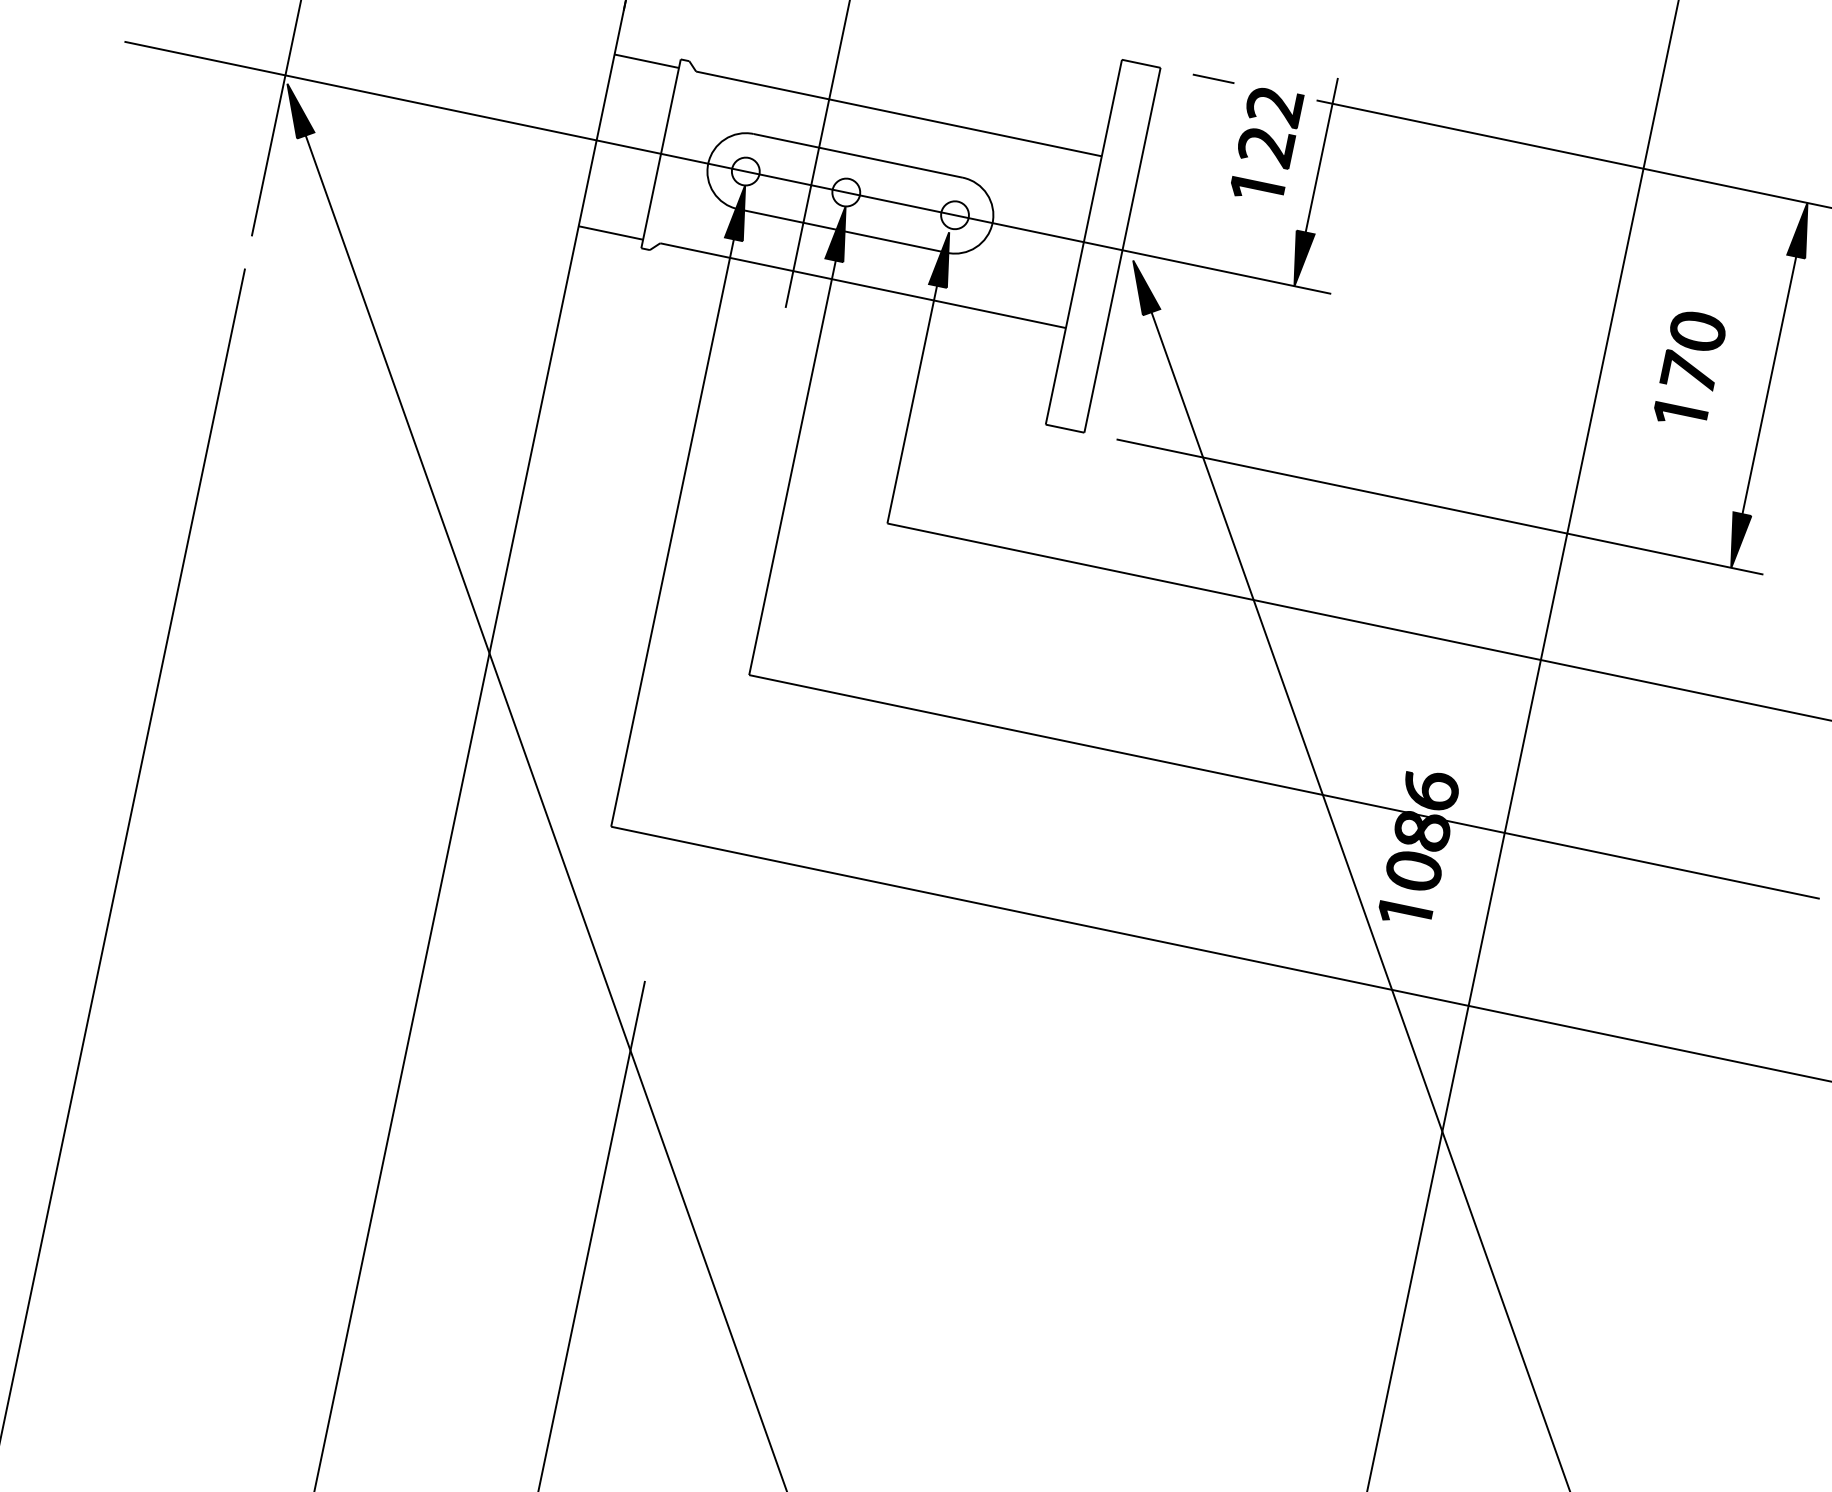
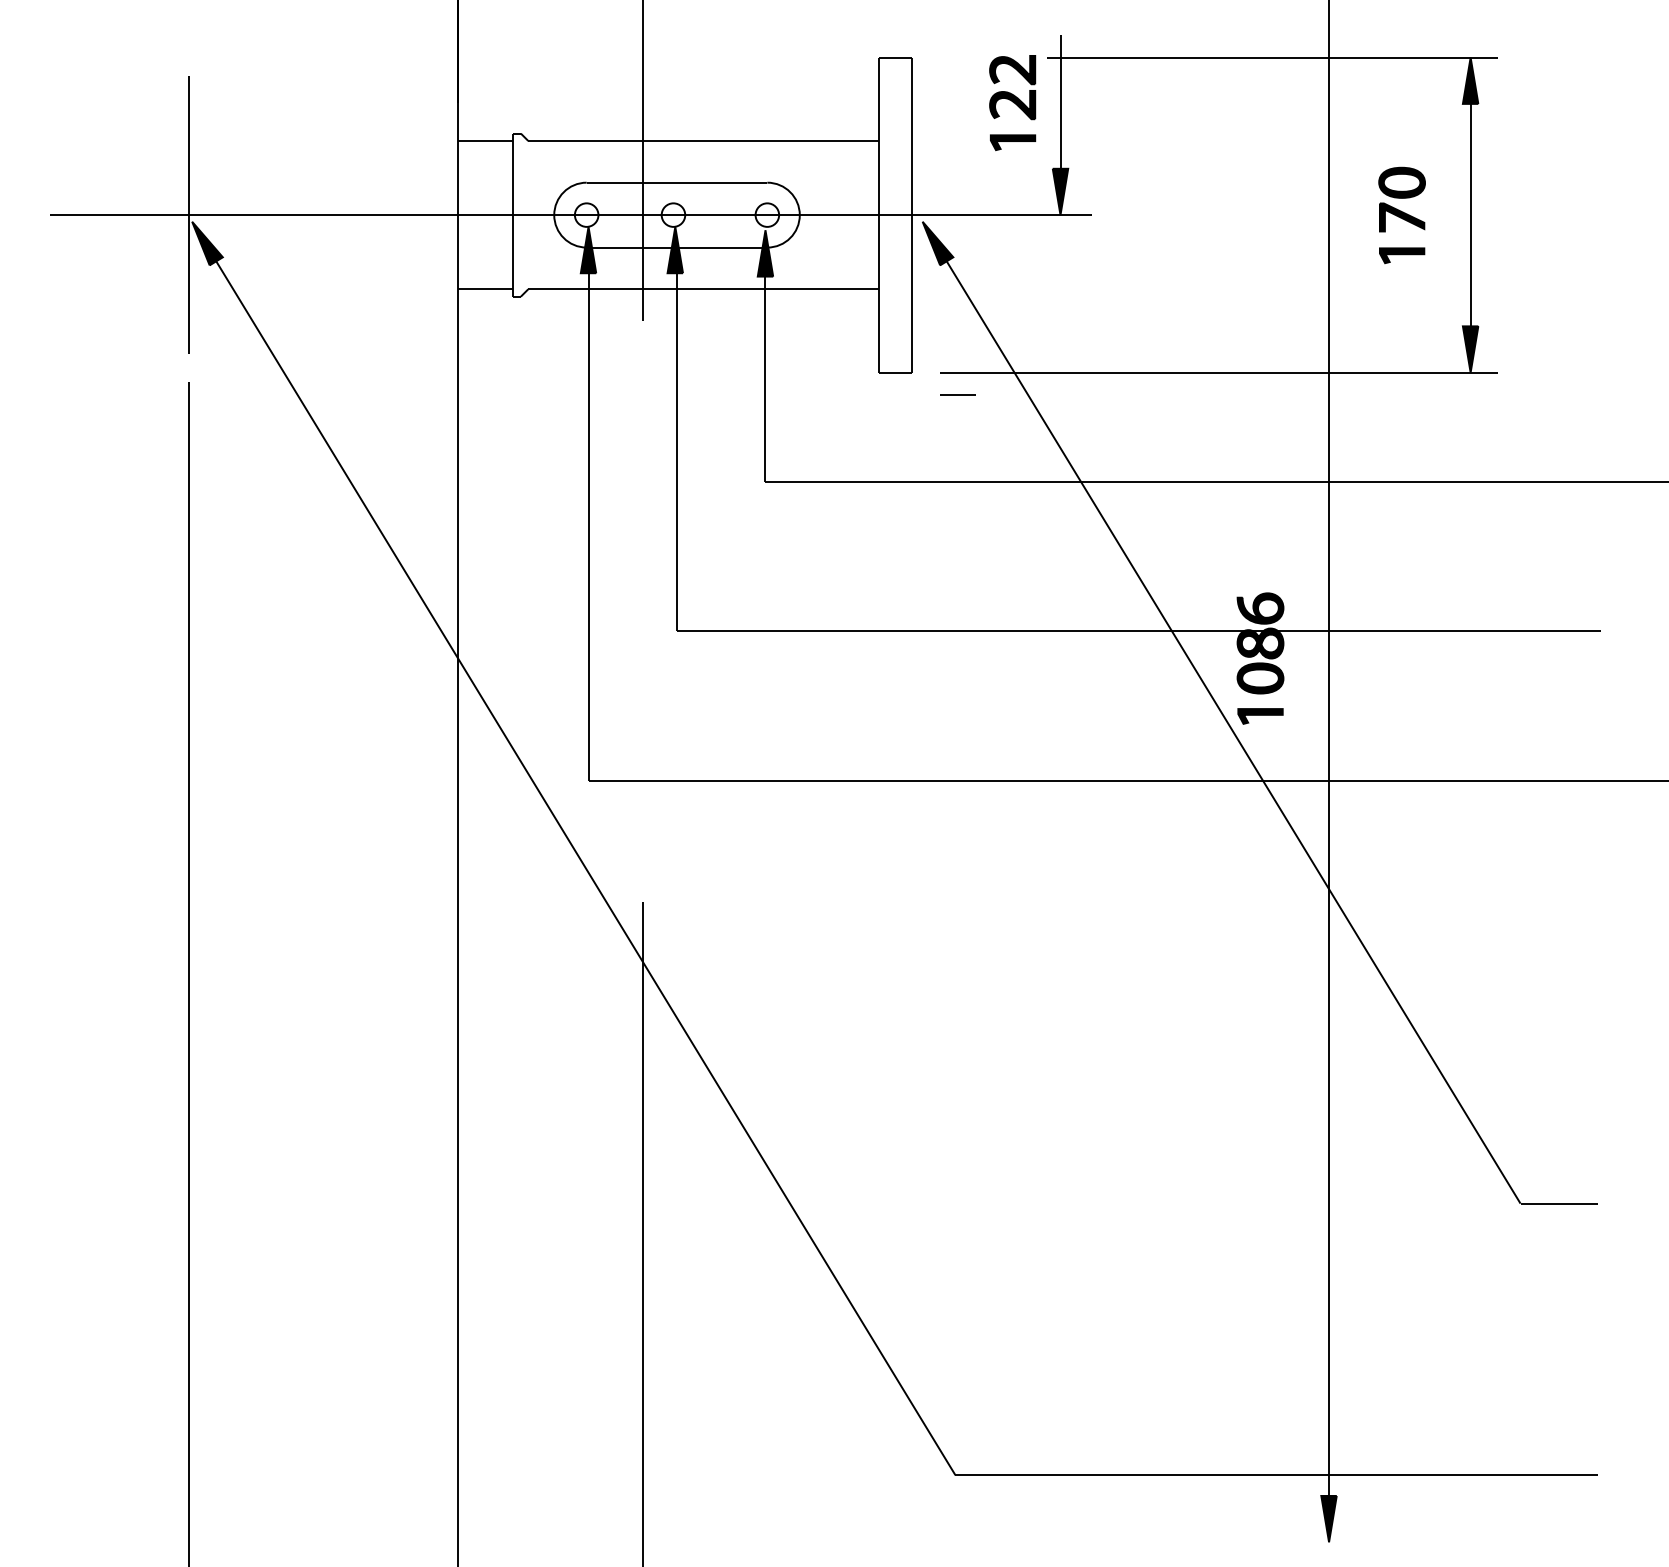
line: (1213, 78) -> (957, 394), moved

